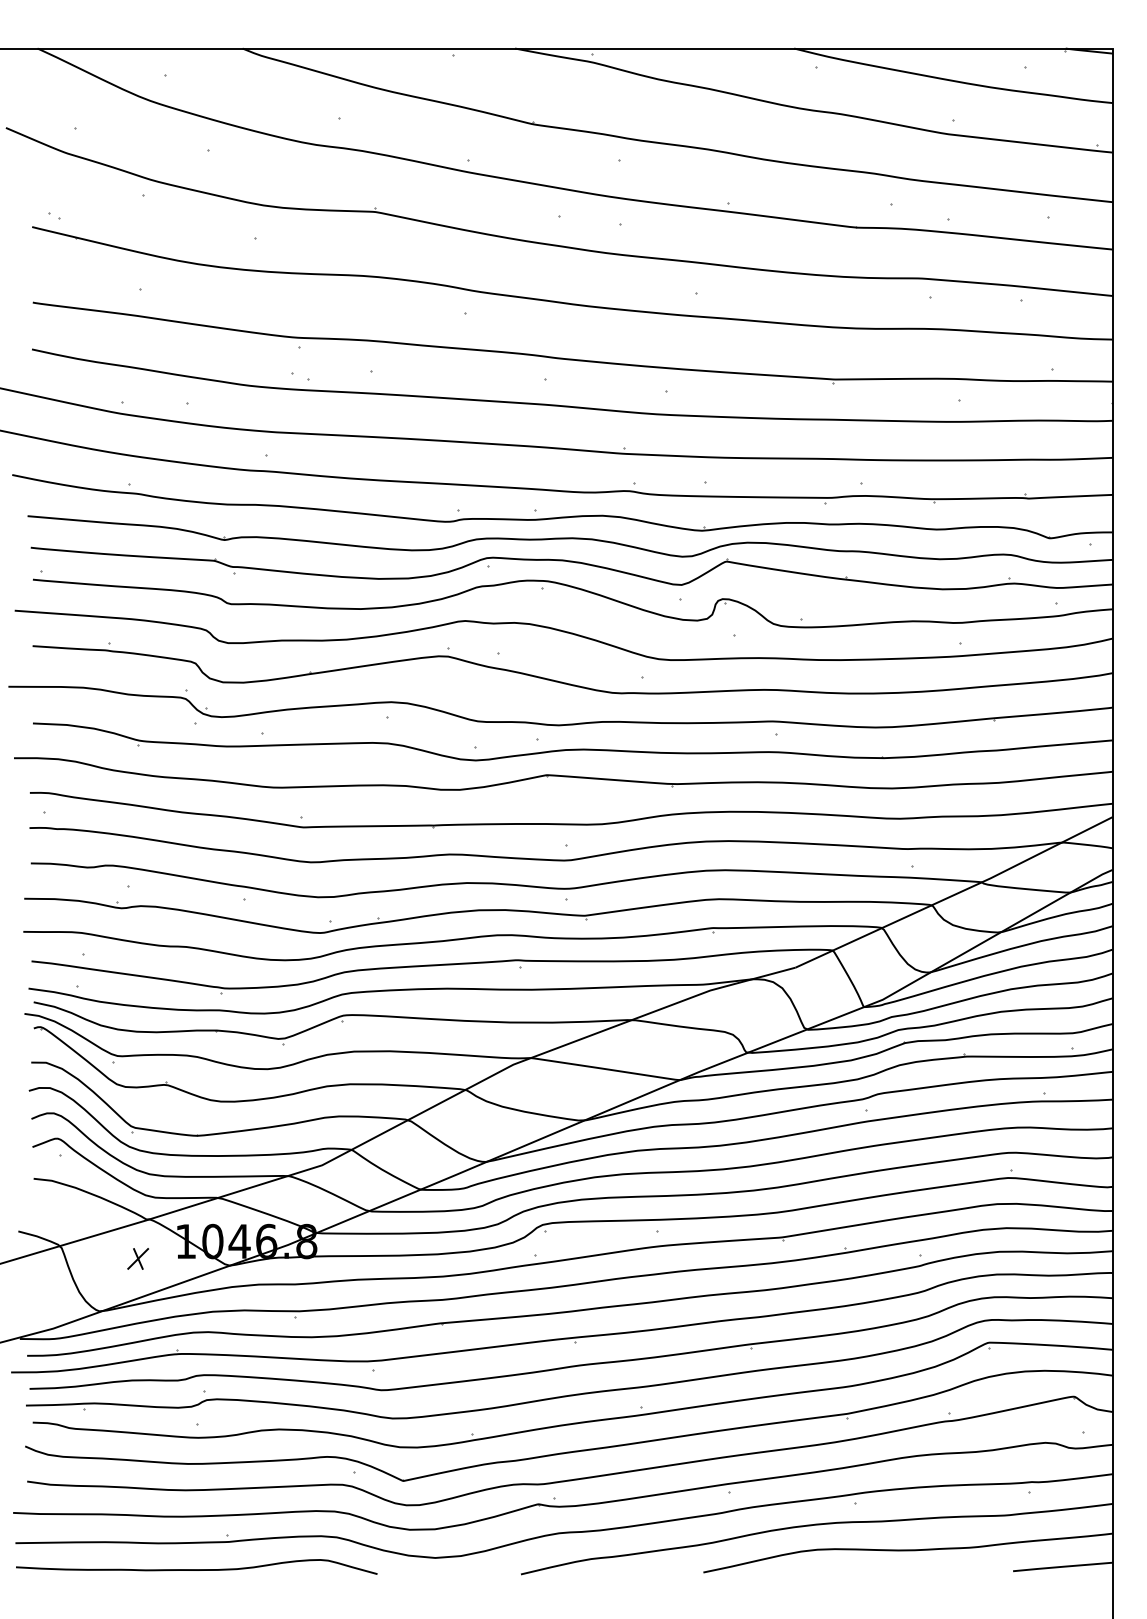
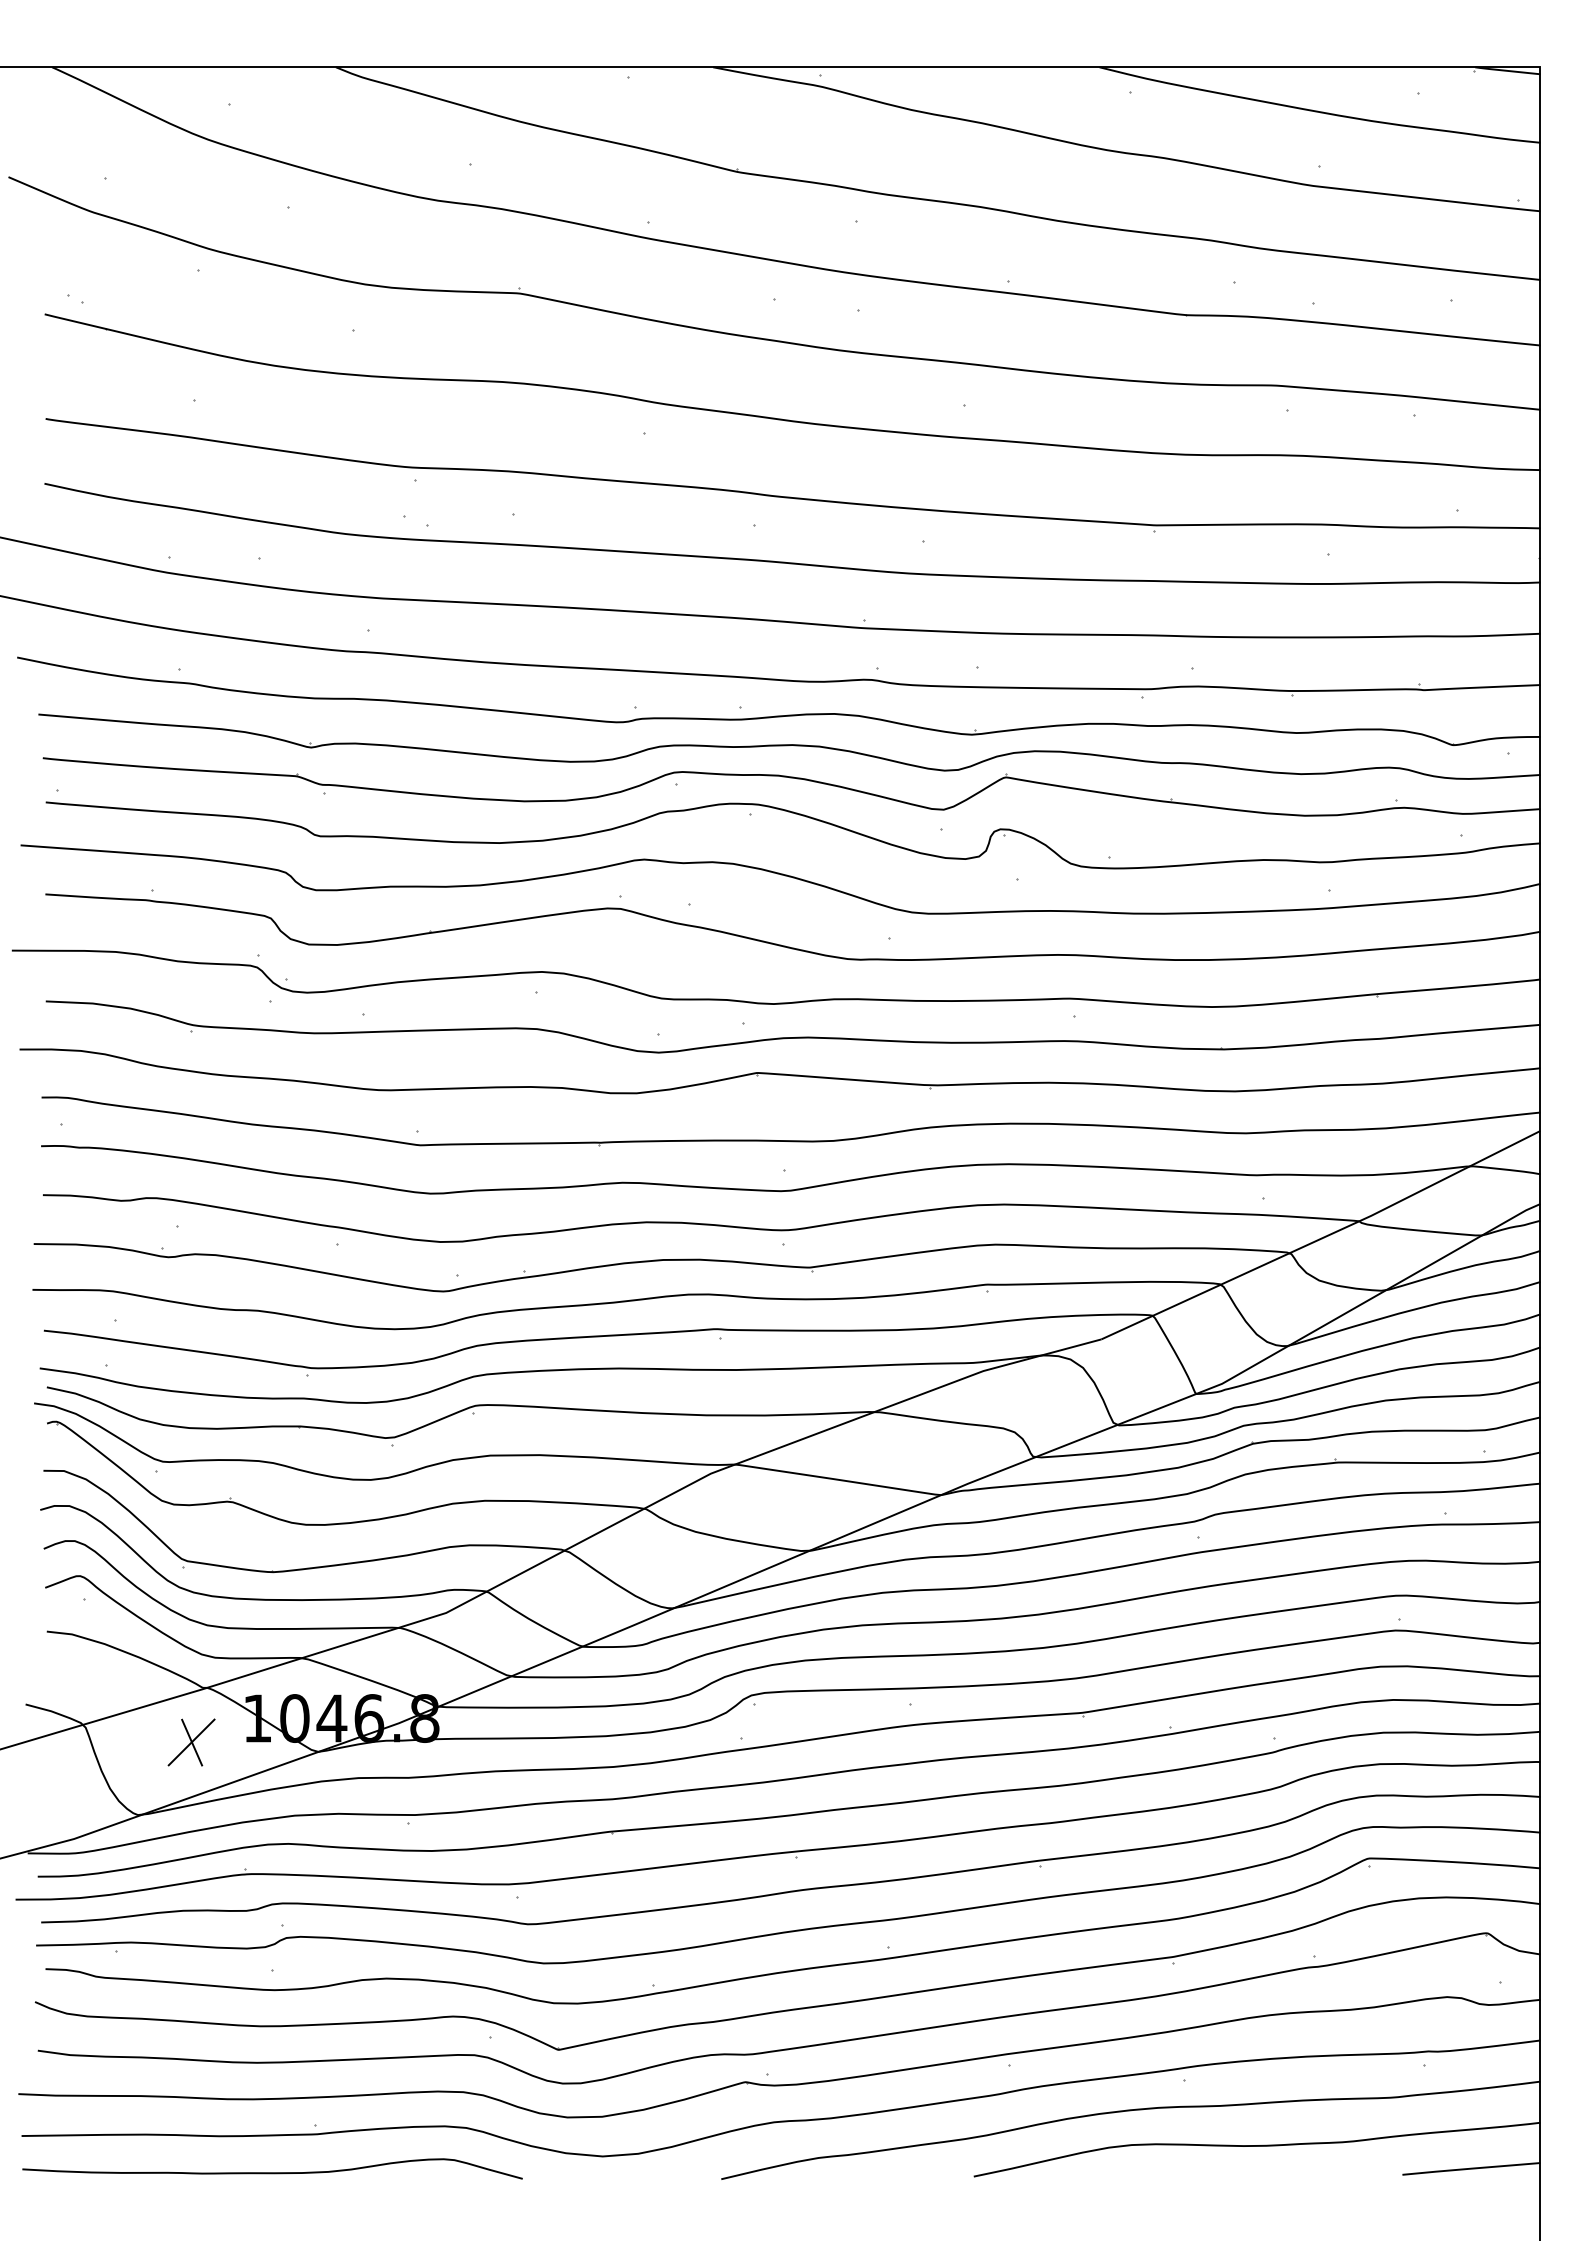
part: (137, 1258) -> (190, 1741), size x1.67

